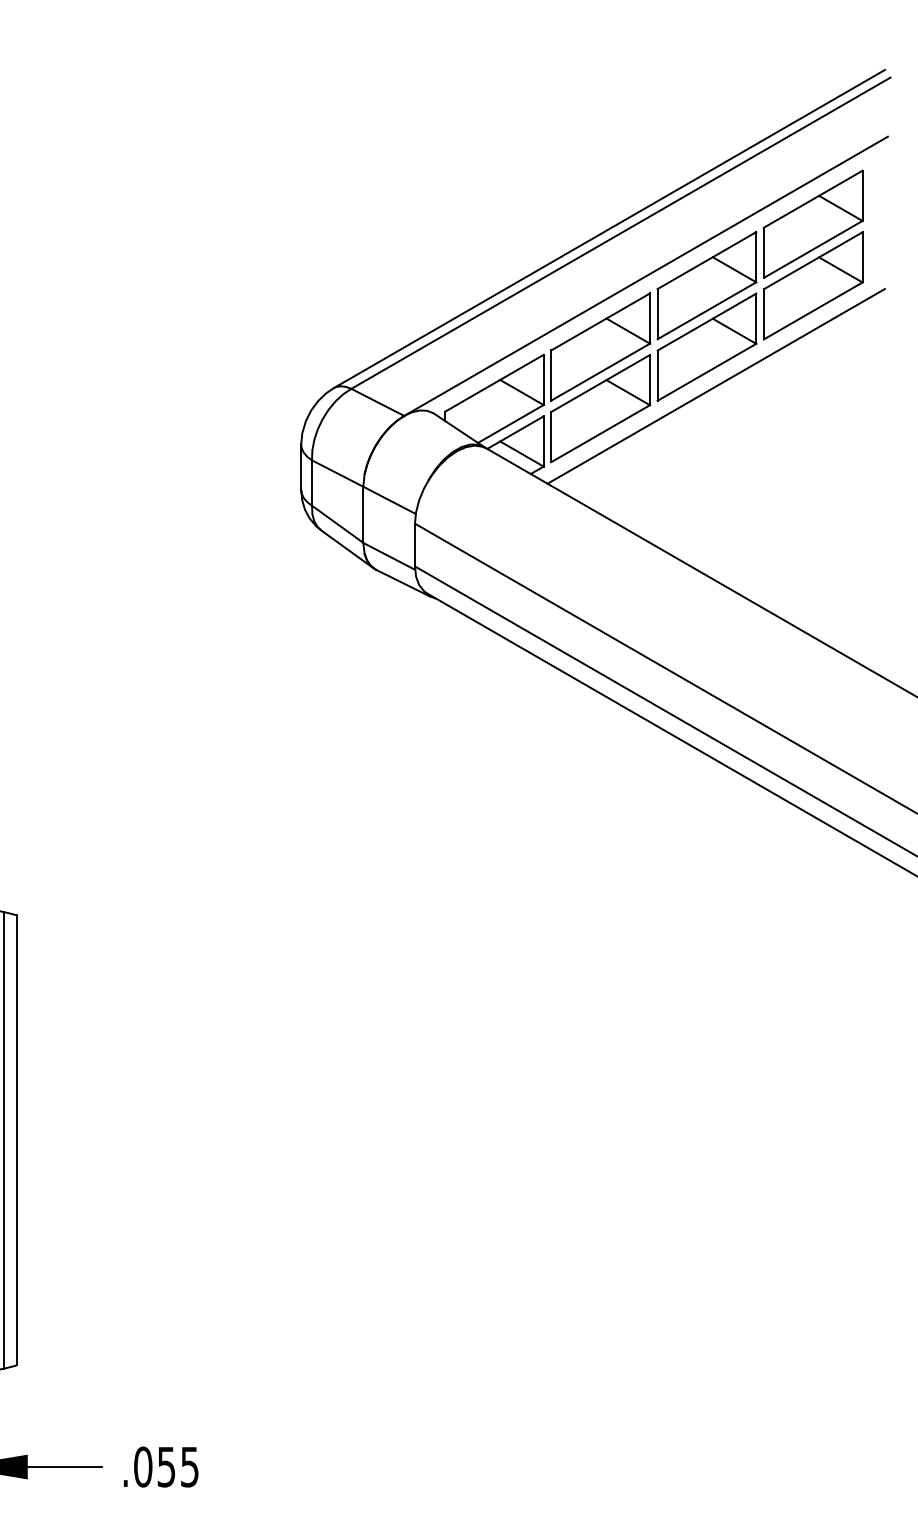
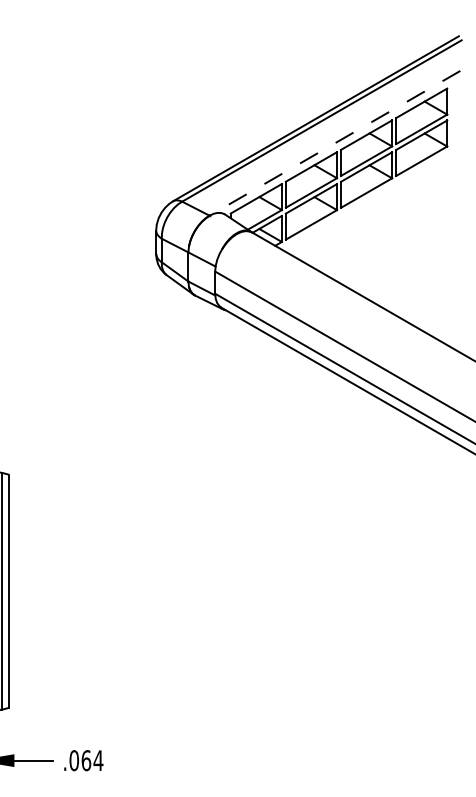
line: (645, 276) -> (334, 143), solid -> dashed
line: (714, 384) -> (370, 199), removed
text: (178, 1466) -> (92, 760), .055 -> .064

